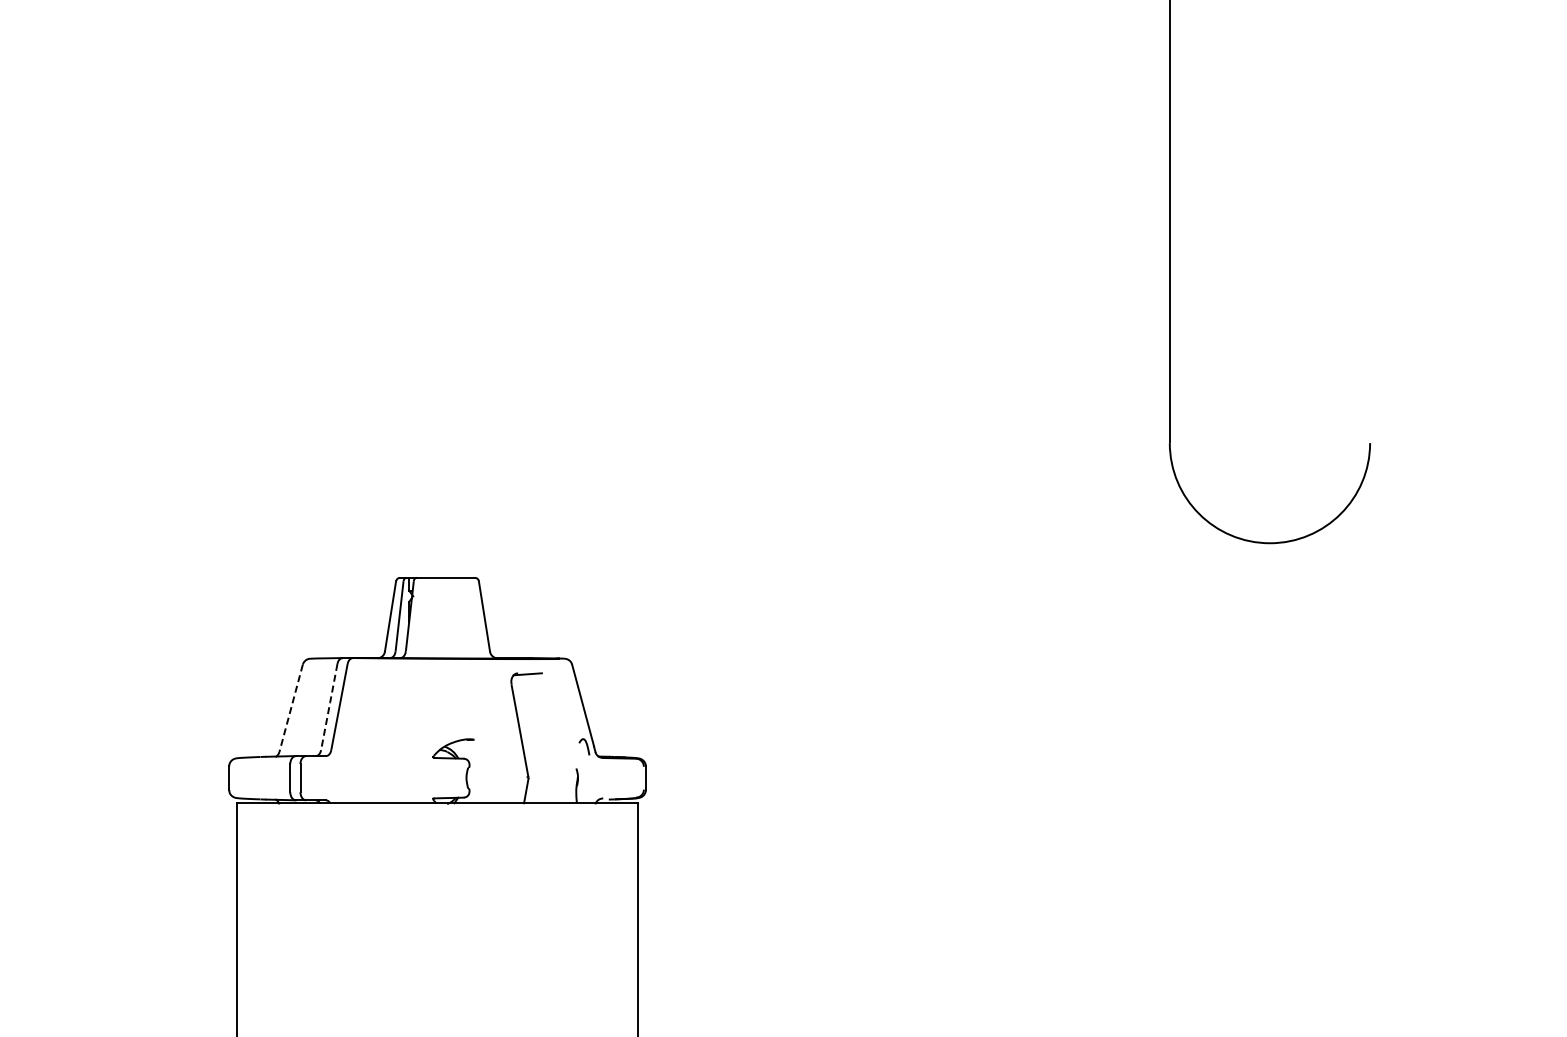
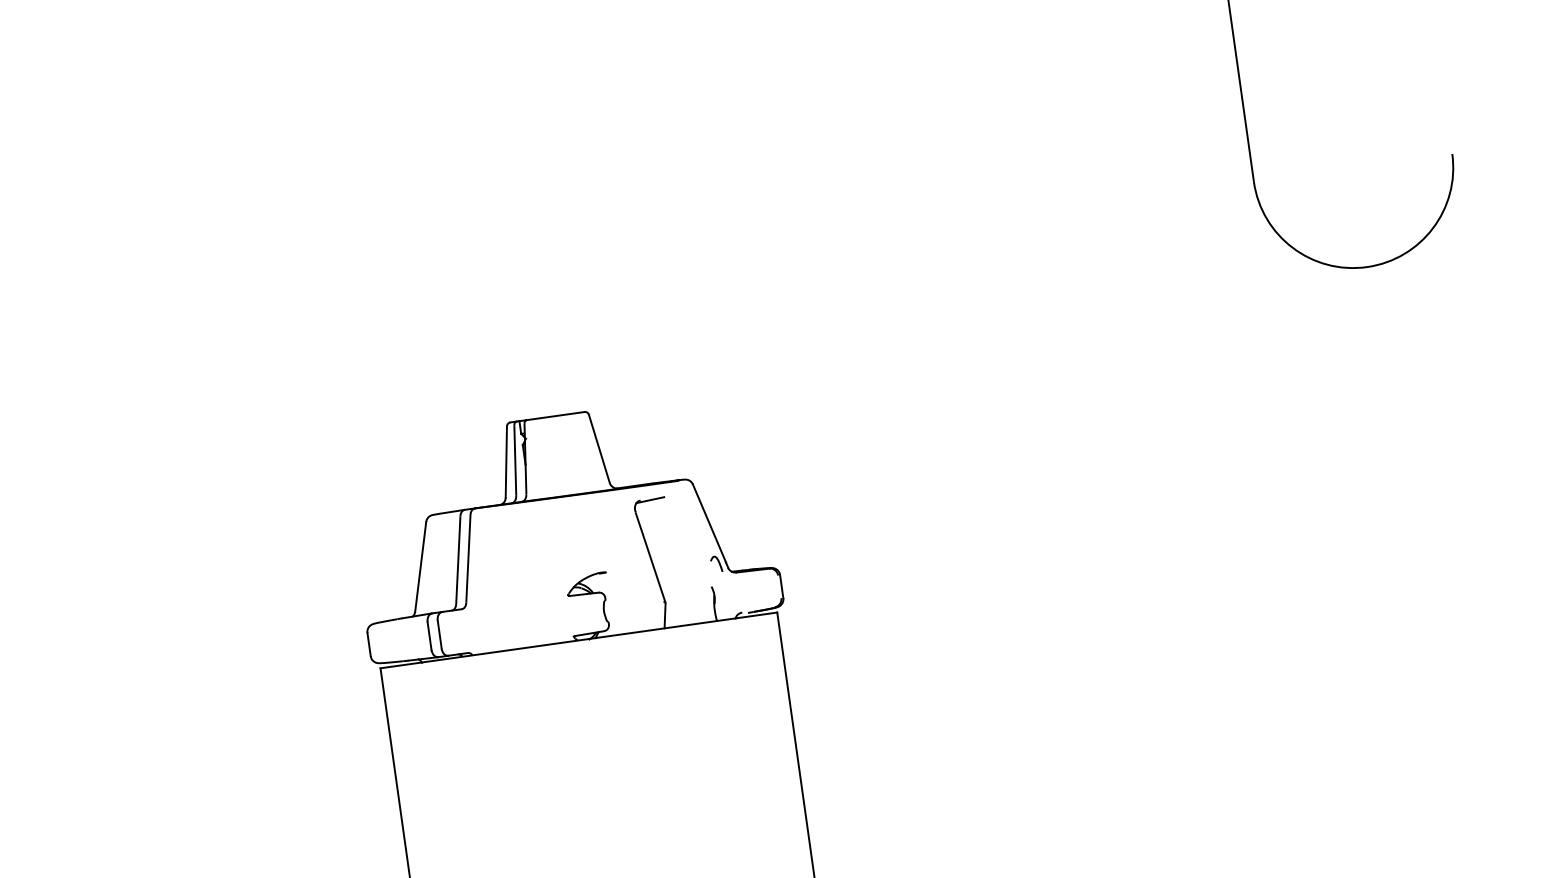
line: (329, 706) -> (458, 559), dashed -> solid
line: (291, 708) -> (421, 566), dashed -> solid

